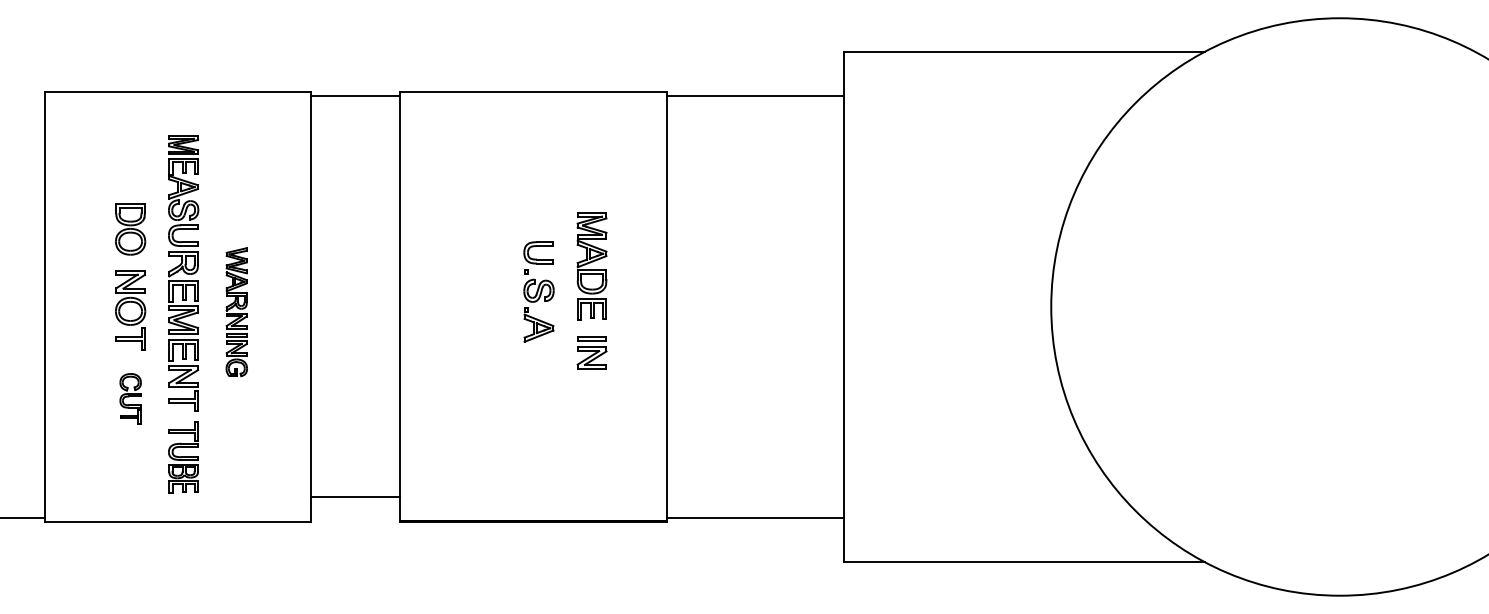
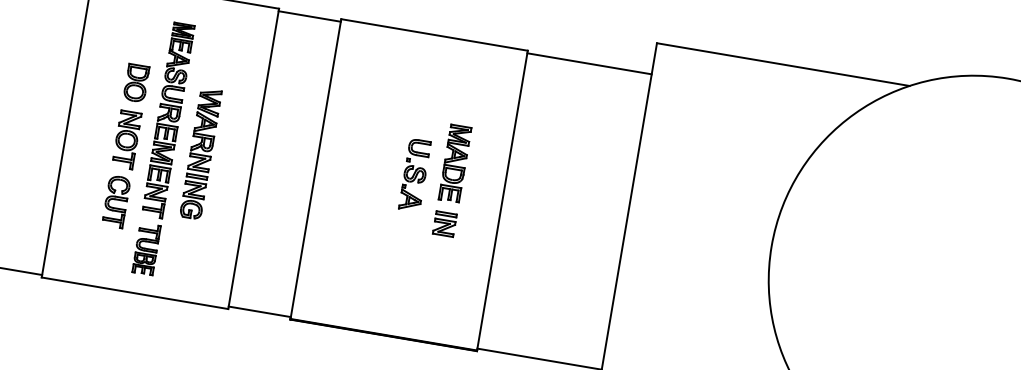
part: (236, 311) -> (200, 153), size x1.43
part: (130, 398) -> (116, 201), size x1.43
line: (355, 497) -> (259, 312), moved

